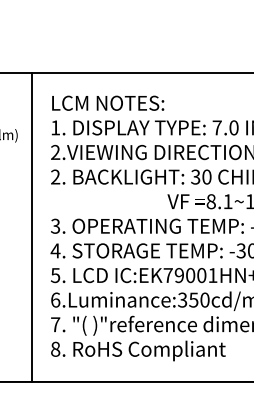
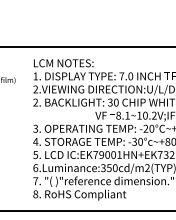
line: (32, 227) -> (23, 129), removed

